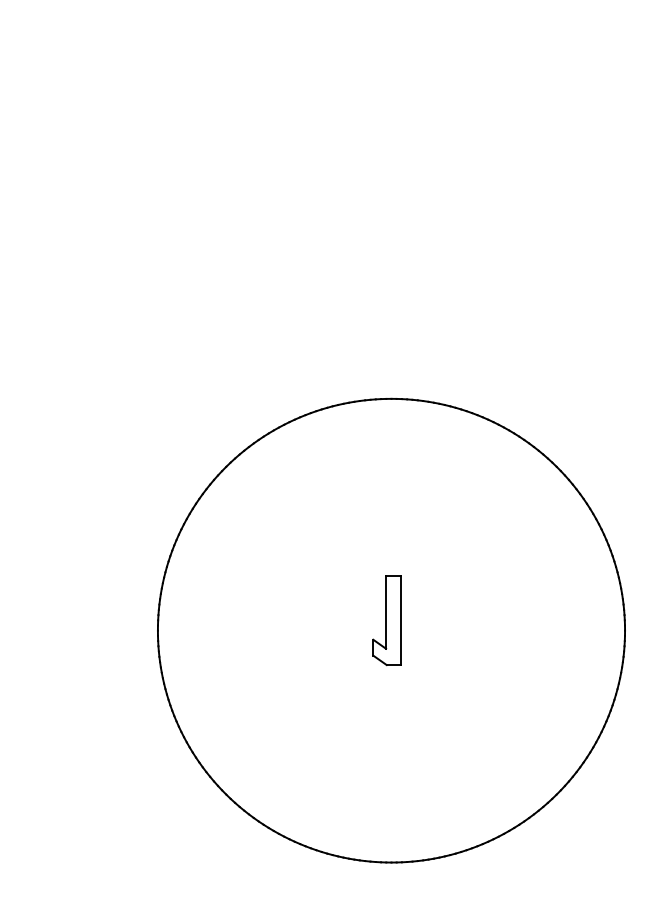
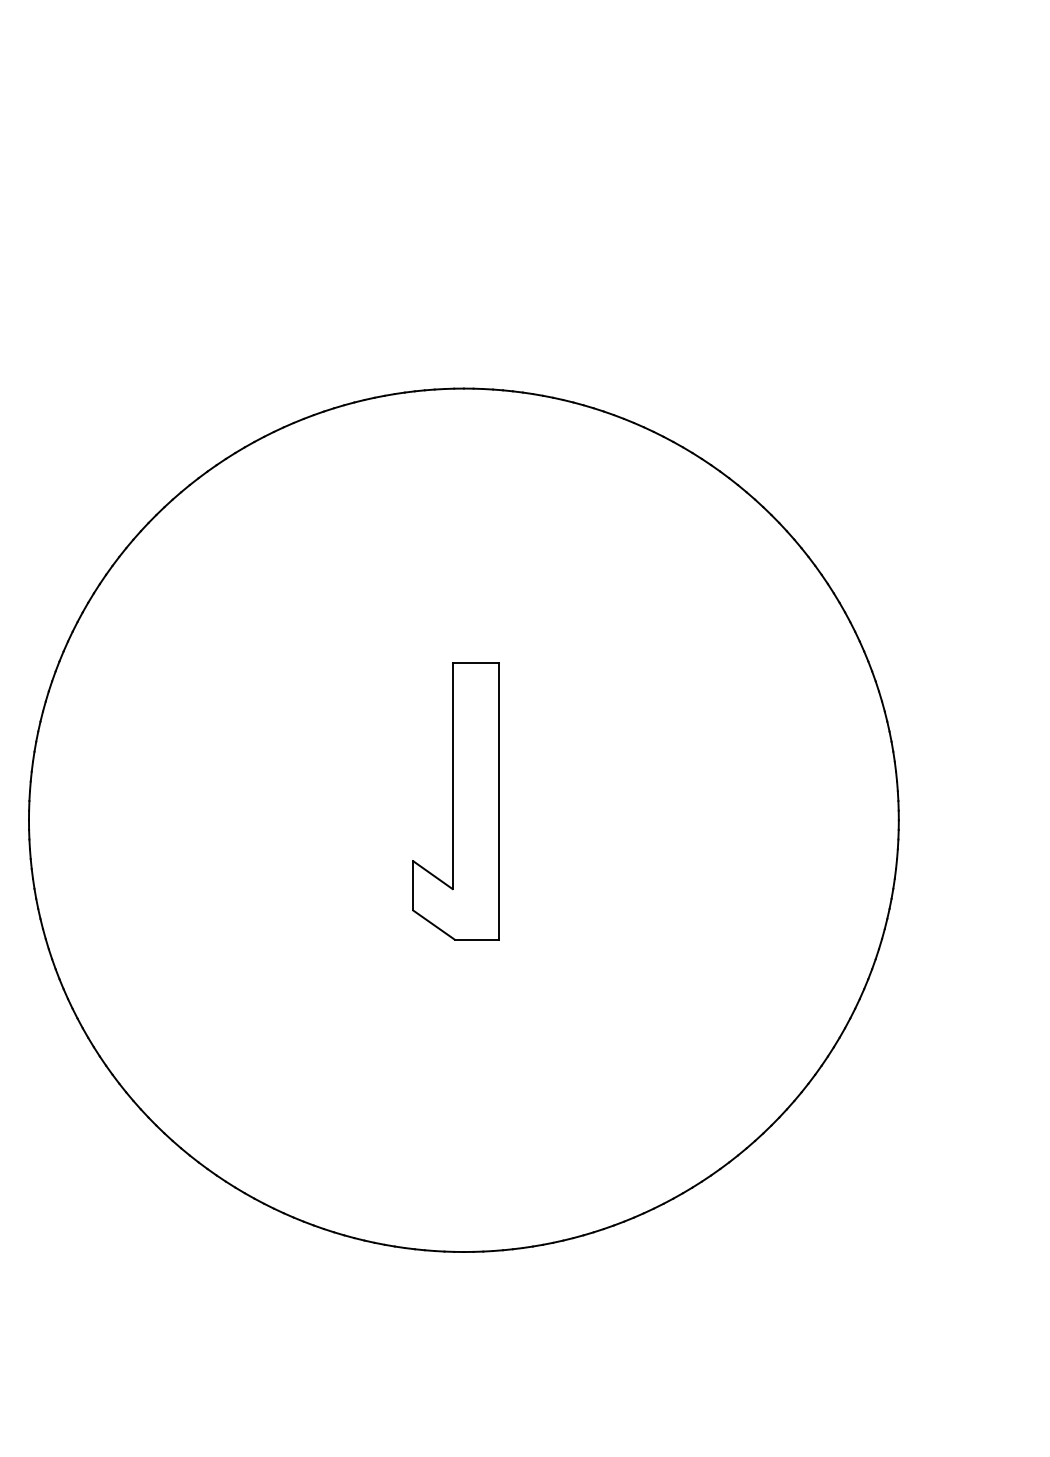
part: (386, 620) -> (454, 801), size x1.67

